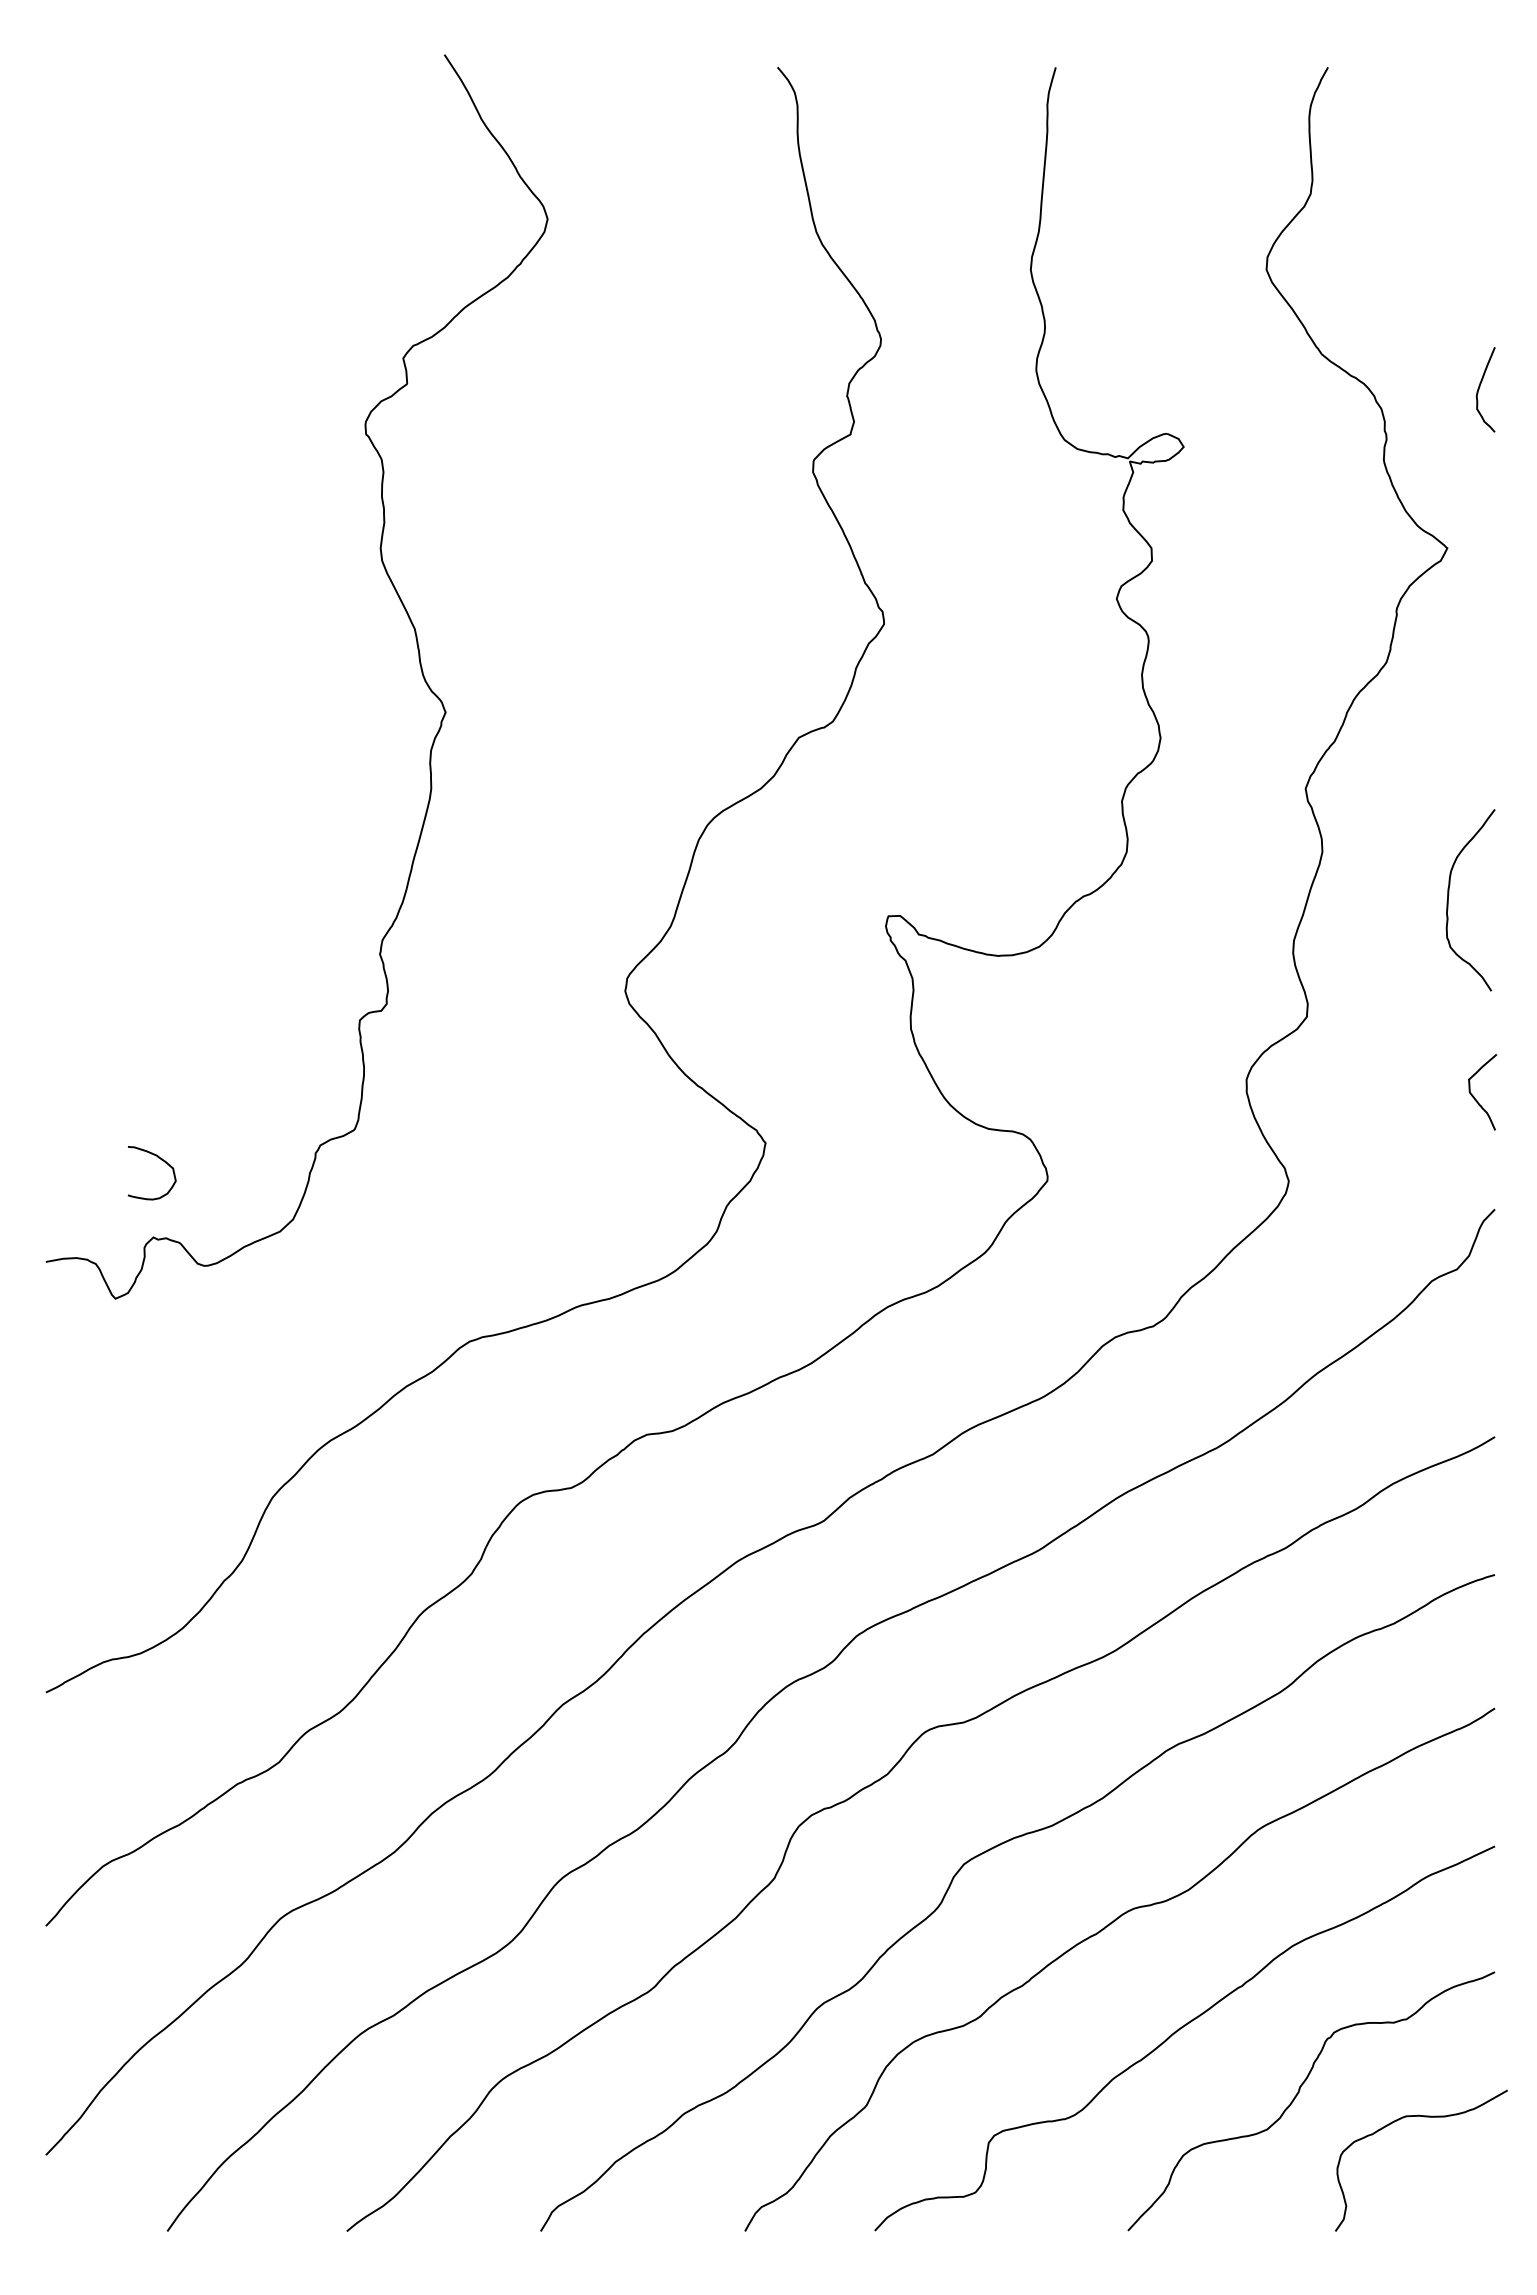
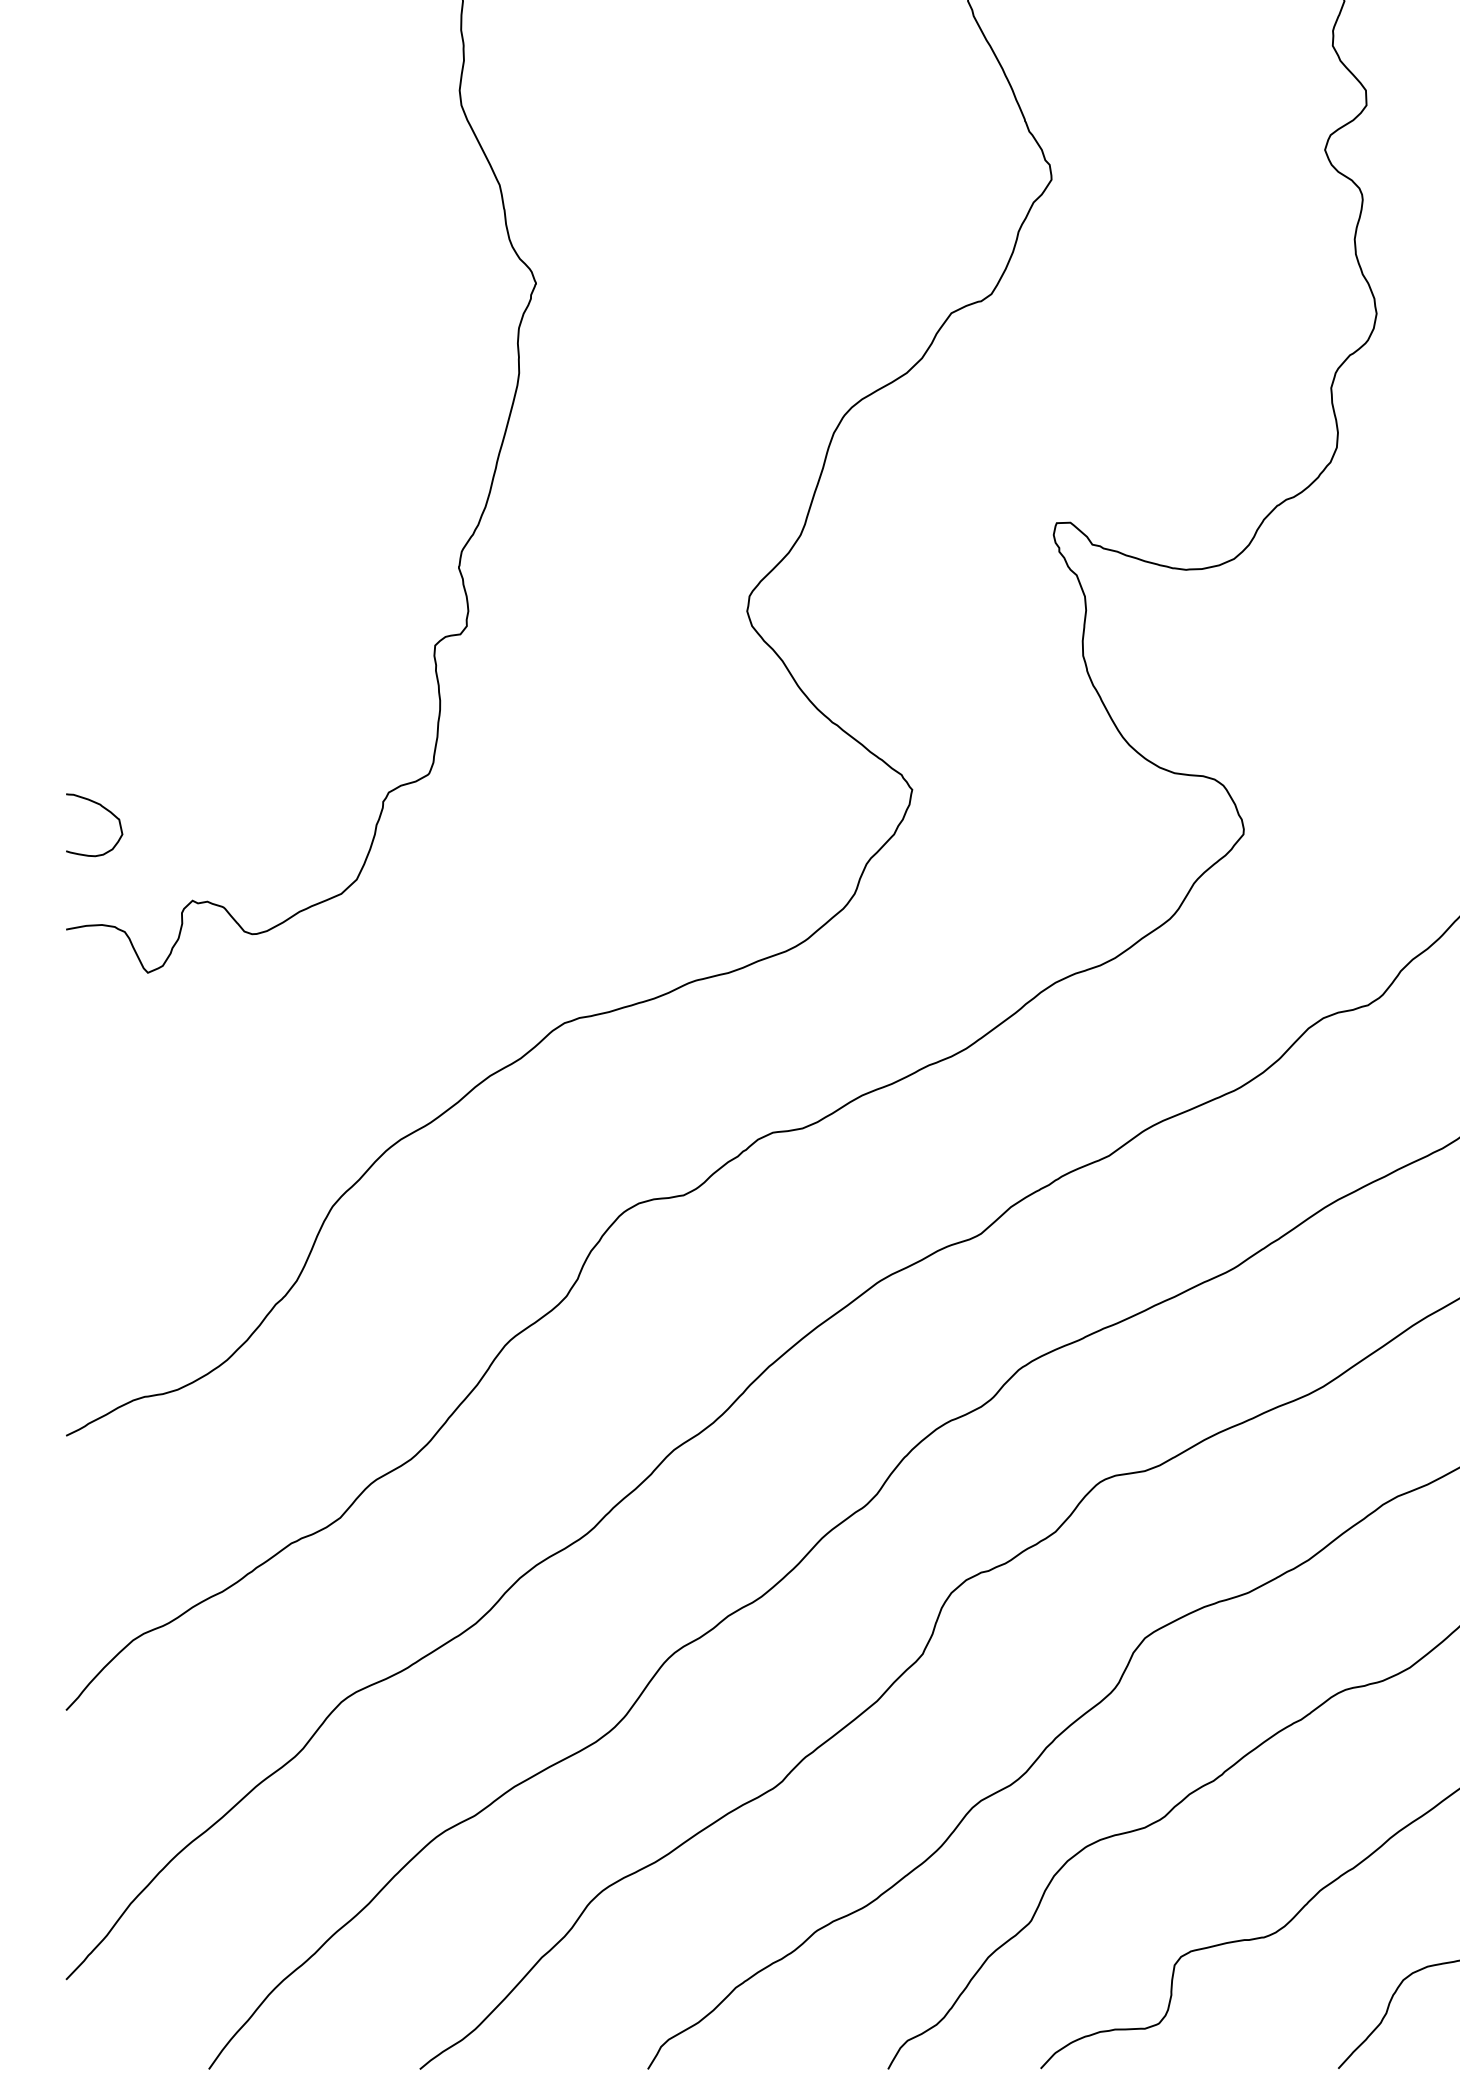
curve: (161, 1160) -> (105, 810), moved

